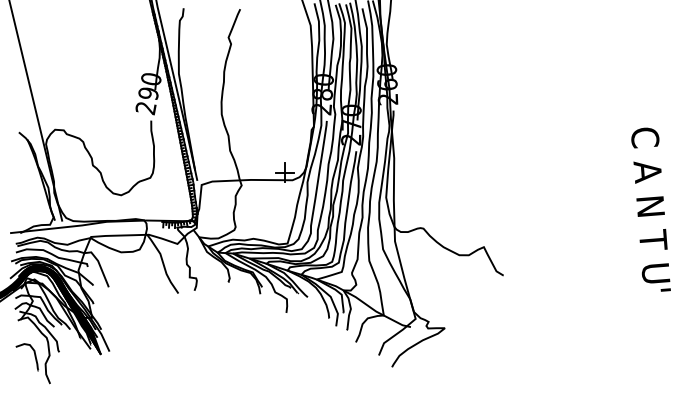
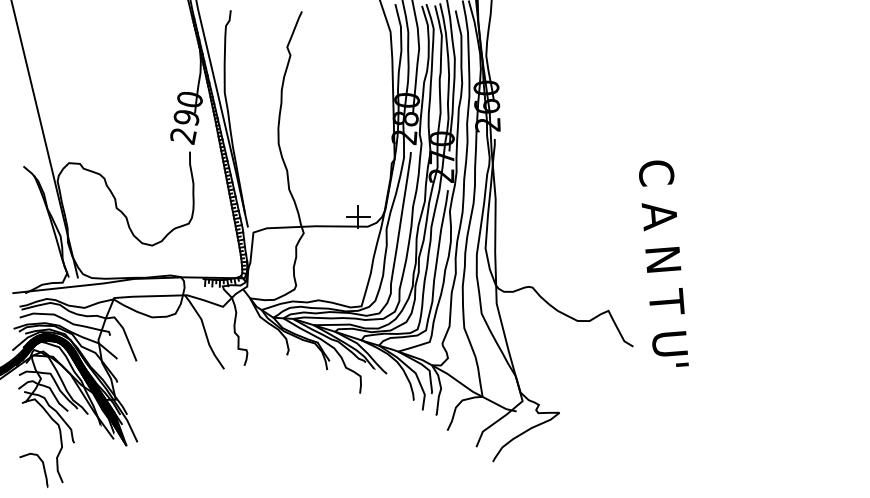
text: (650, 209) -> (663, 263), moved
curve: (34, 353) -> (42, 465), moved

